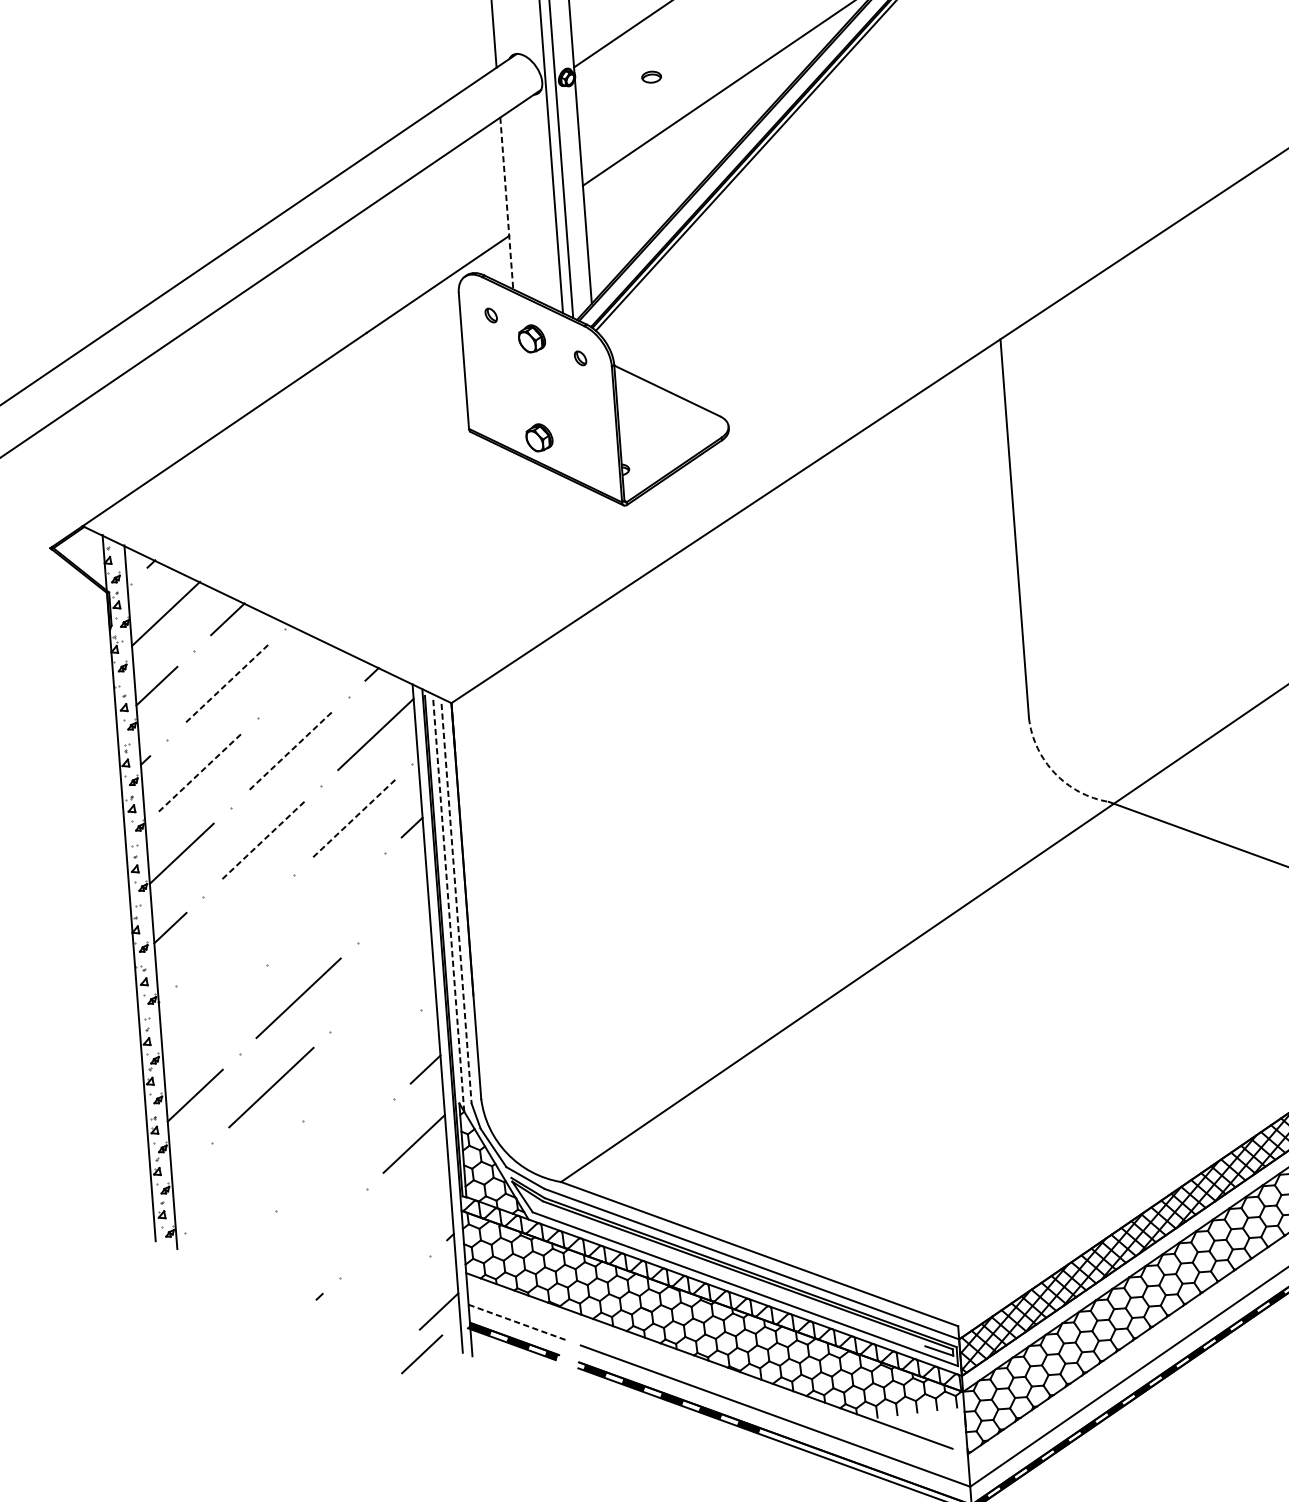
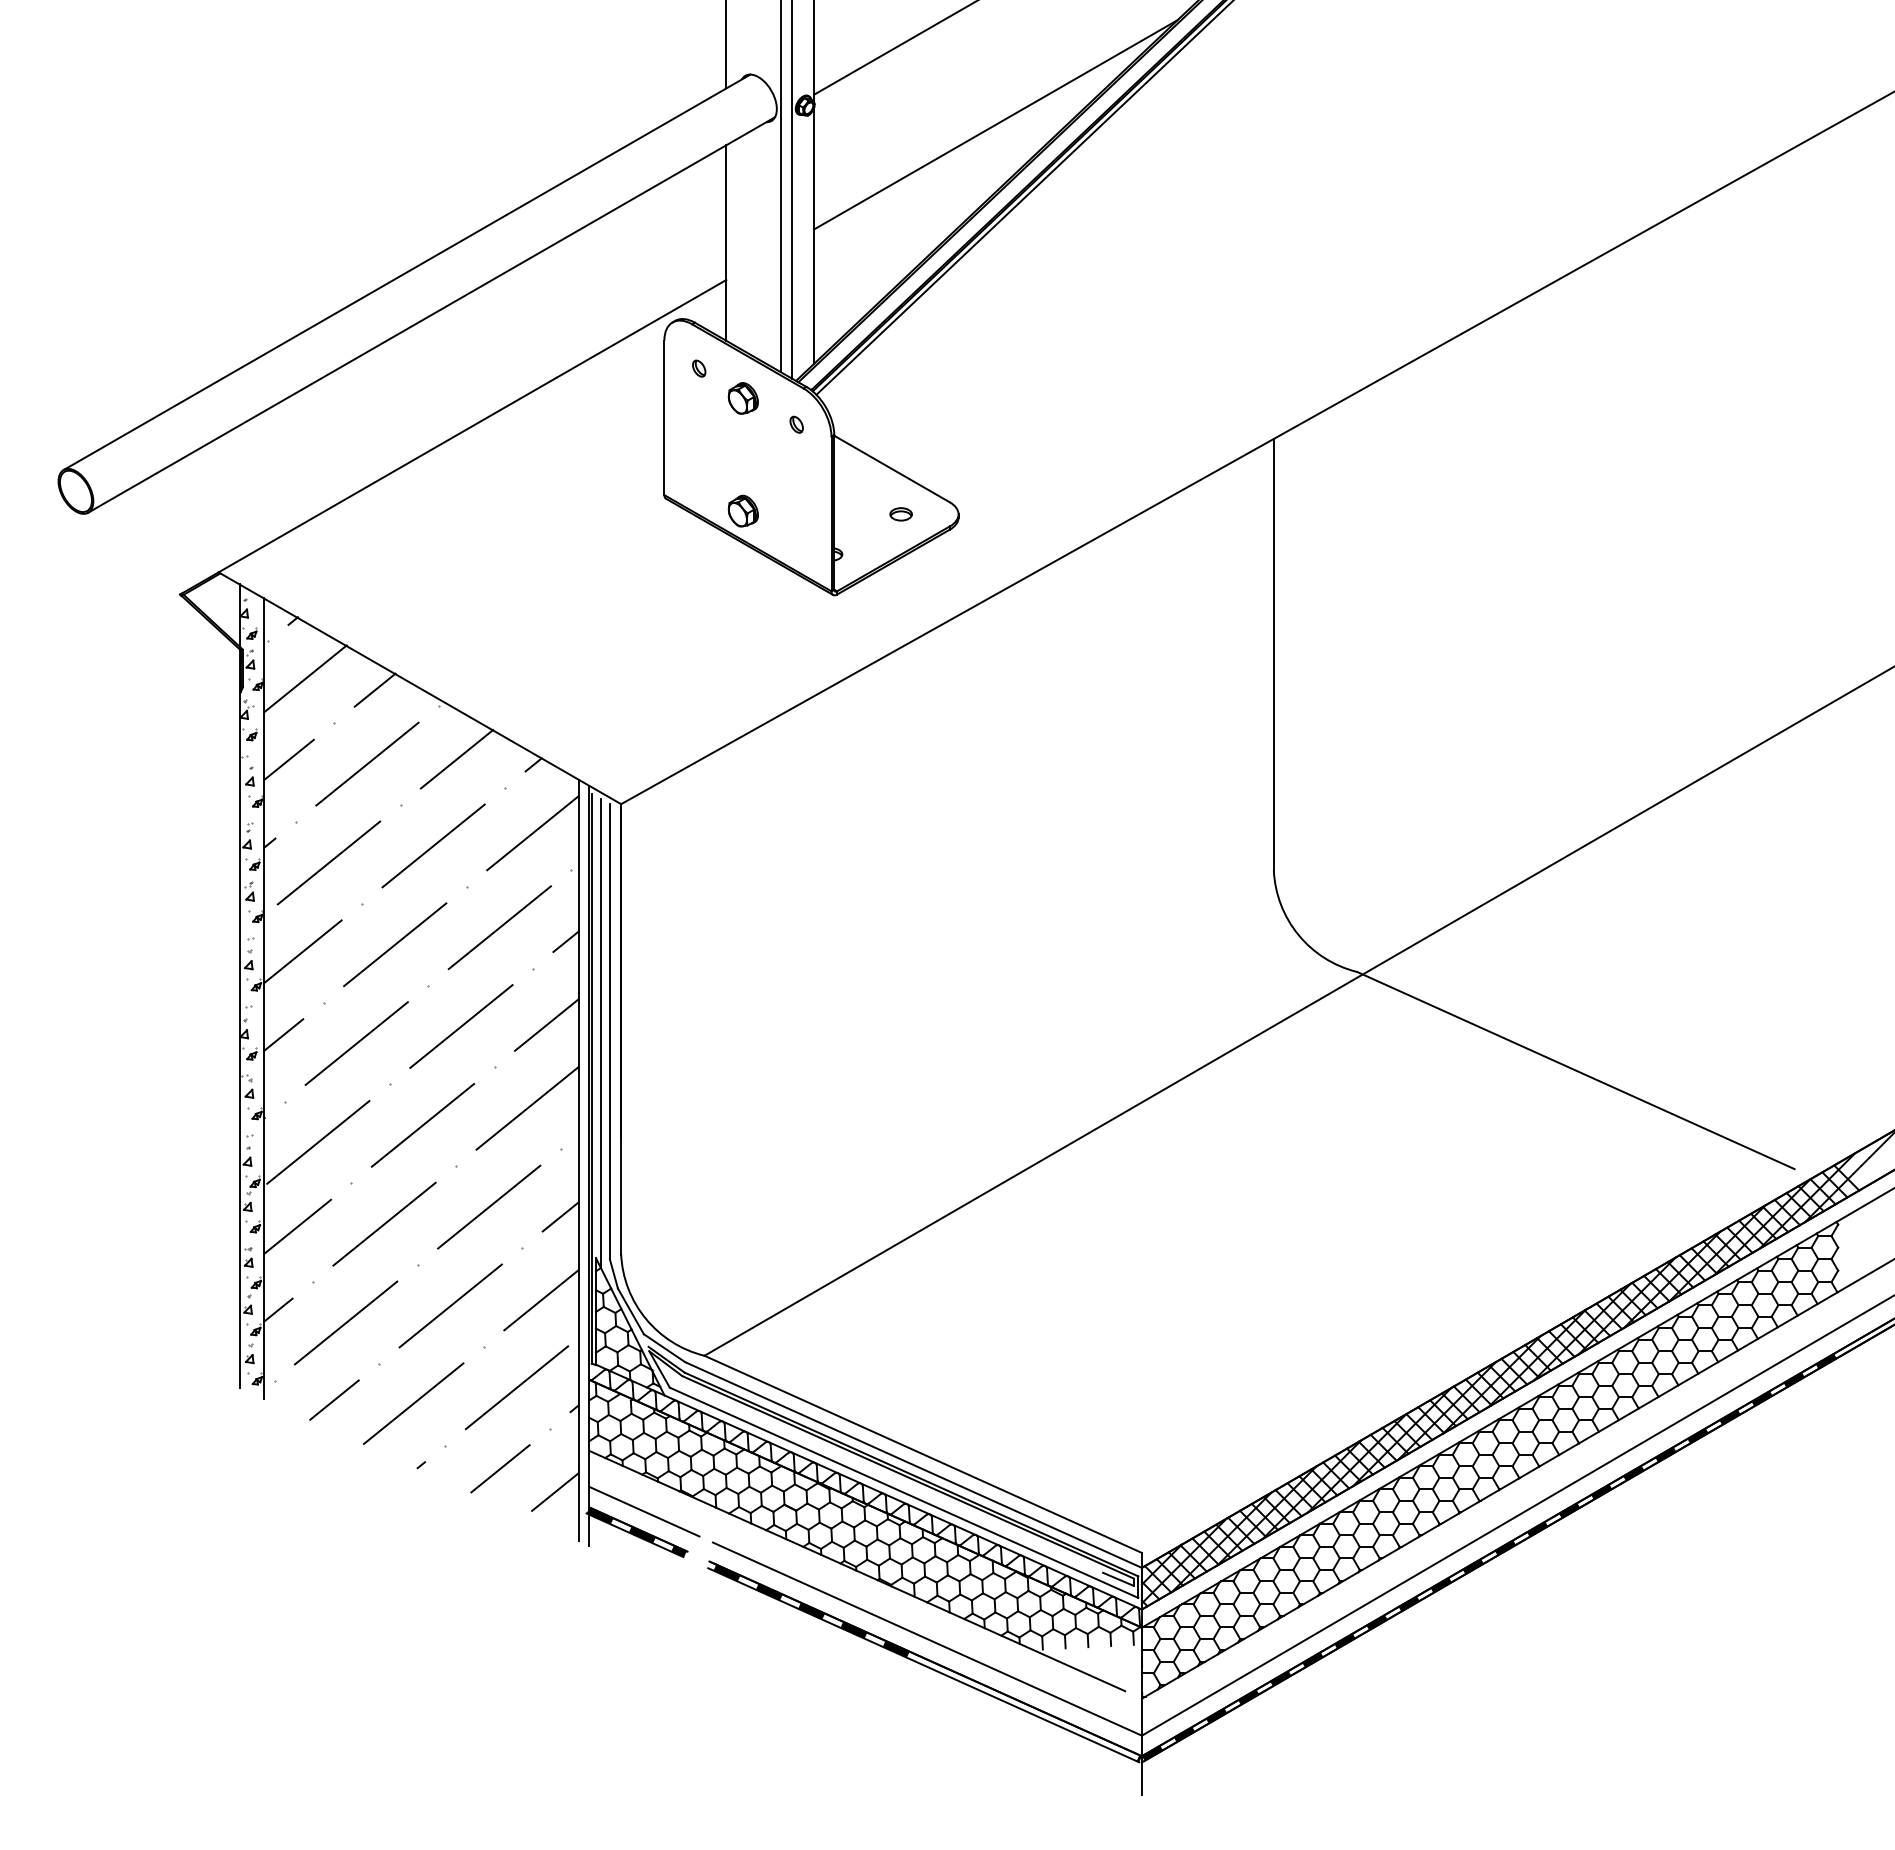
part: (651, 77) -> (900, 514), moved
line: (506, 203) -> (726, 243), dashed -> solid
line: (303, 674) -> (456, 759), added
line: (226, 685) -> (367, 764), dashed -> solid
line: (289, 751) -> (433, 845), dashed -> solid
line: (199, 773) -> (329, 862), dashed -> solid
arc: (1054, 773) -> (1298, 935), dashed -> solid
line: (352, 819) -> (499, 927), dashed -> solid
line: (262, 841) -> (395, 944), dashed -> solid
line: (400, 901) -> (546, 1024), added
line: (456, 903) -> (609, 1031), dashed -> solid
line: (448, 905) -> (600, 1033), dashed -> solid
line: (325, 908) -> (461, 1026), added
line: (234, 930) -> (356, 1043), added
line: (389, 975) -> (527, 1107), added
line: (208, 1020) -> (318, 1142), added
line: (362, 1065) -> (489, 1206), added
line: (334, 1154) -> (450, 1305), added
line: (183, 1169) -> (278, 1309), added
line: (244, 1176) -> (346, 1322), added
line: (398, 1222) -> (516, 1387), added
line: (308, 1243) -> (413, 1403), added
line: (389, 1294) -> (500, 1468), added
line: (518, 1322) -> (644, 1511), dashed -> solid
line: (422, 1353) -> (334, 1399), moved

